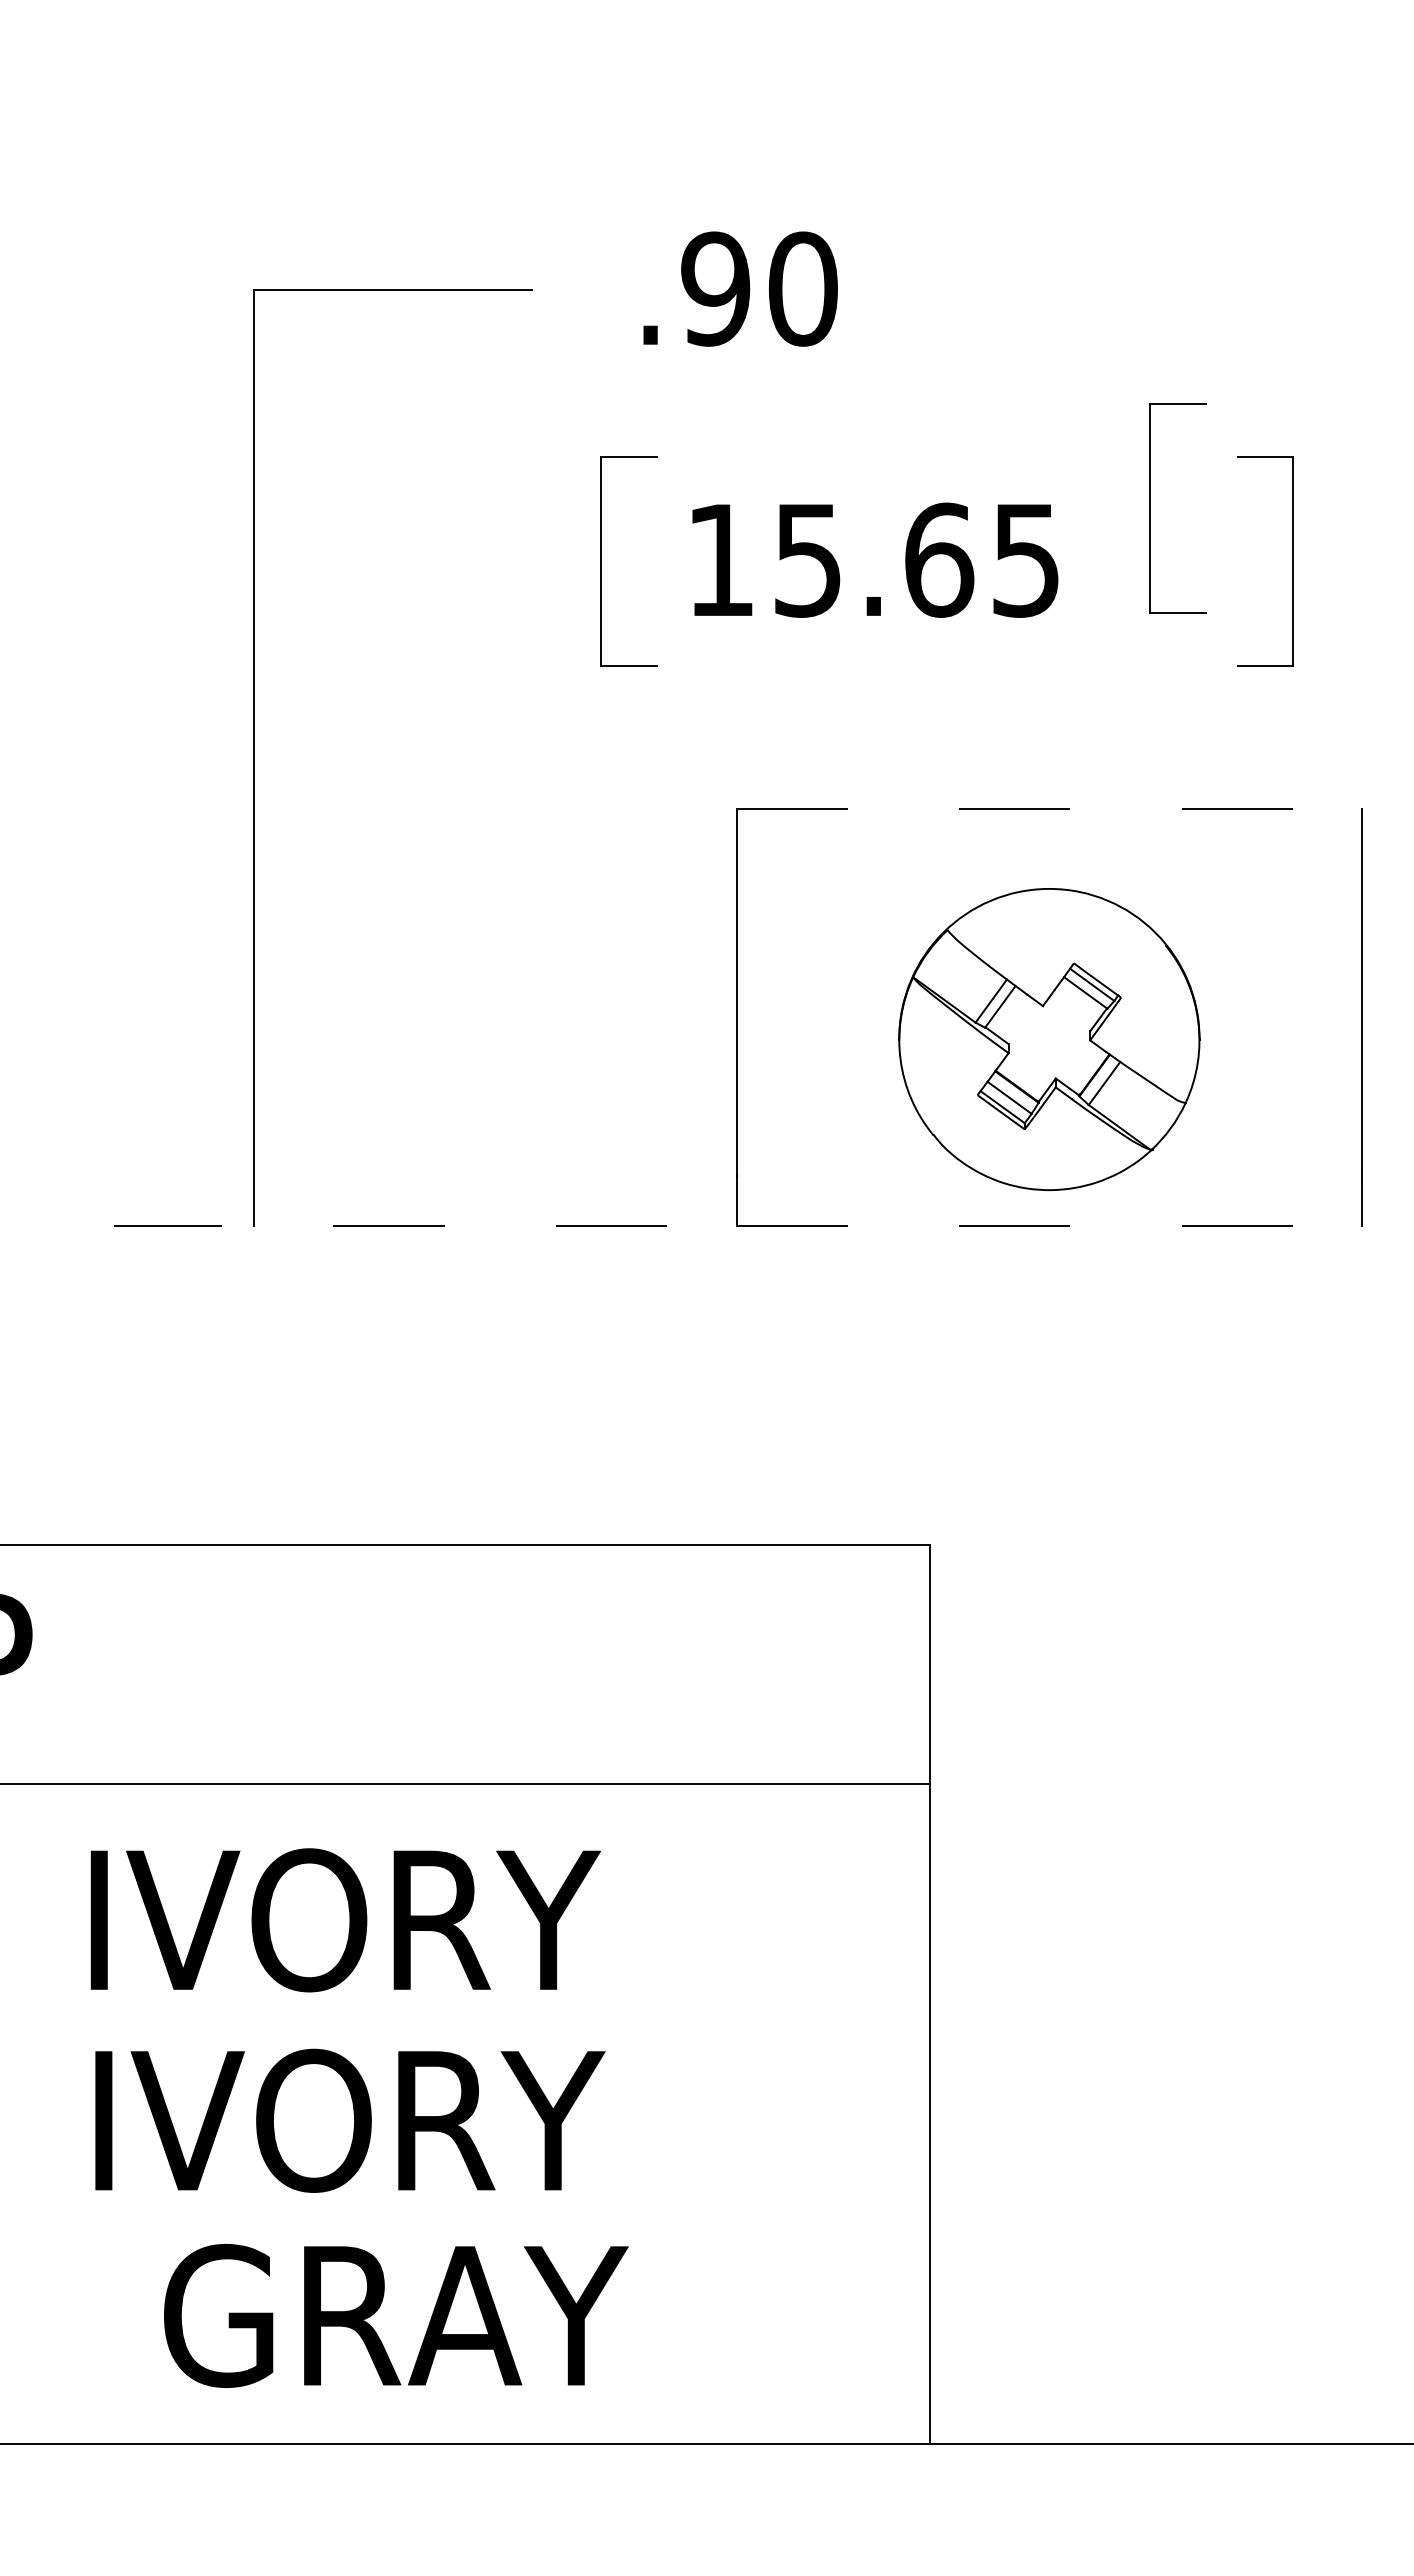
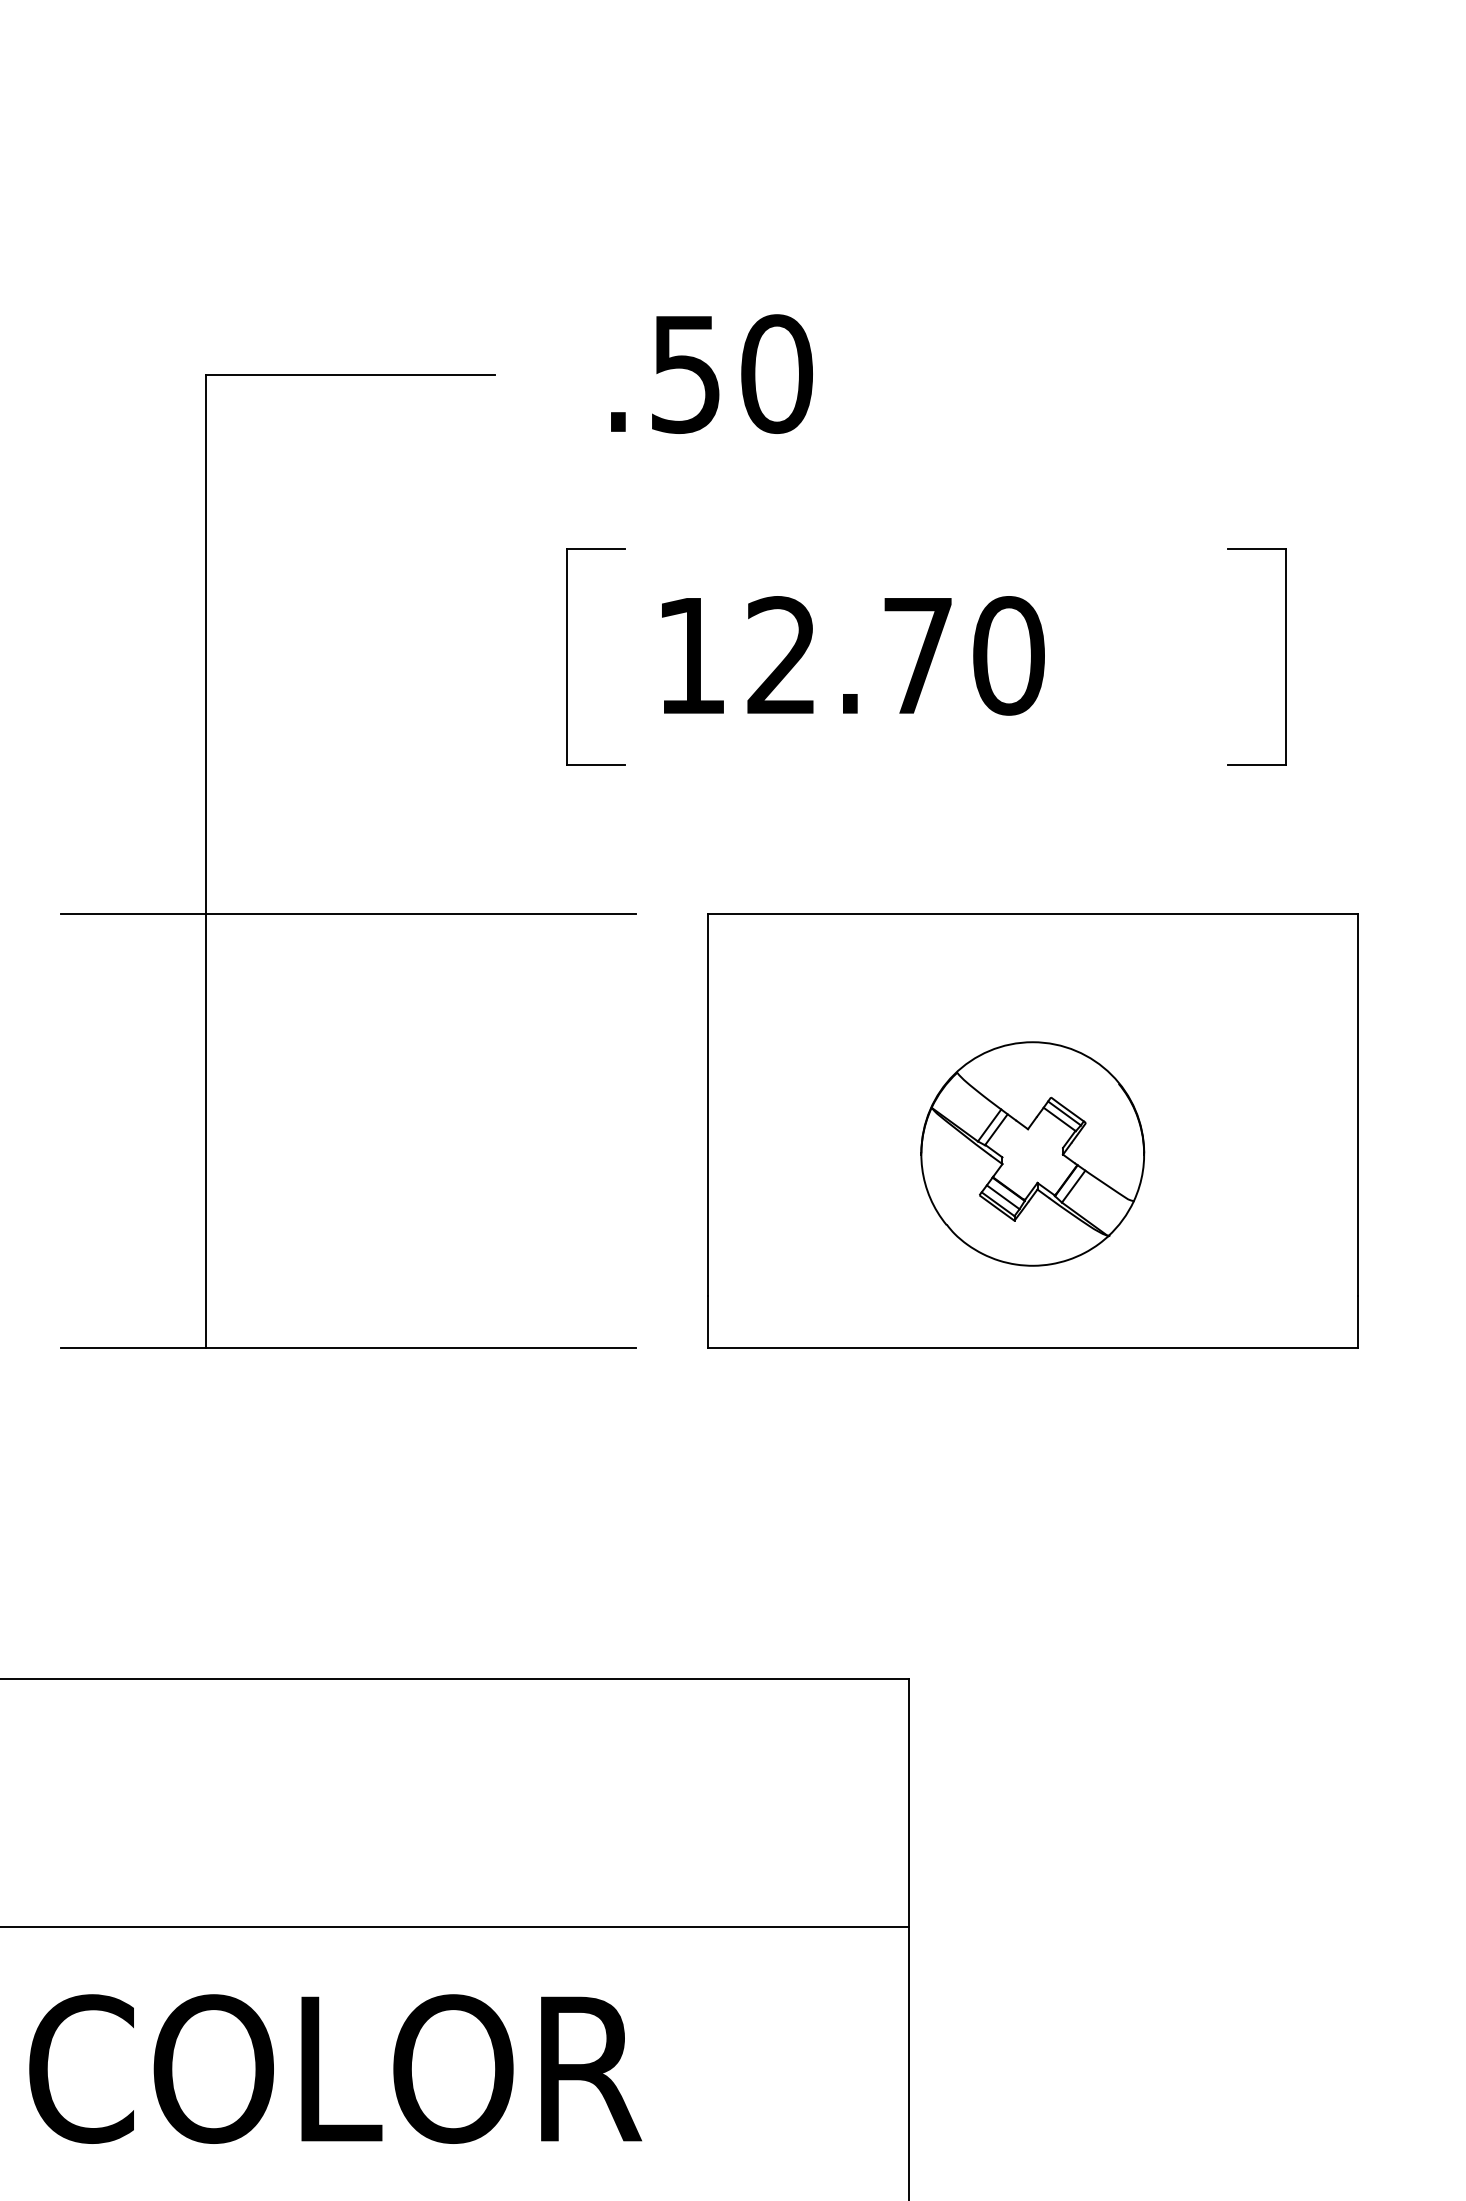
text: (715, 288) -> (685, 373), .90 -> .50
part: (1150, 508) -> (1137, 602), removed
text: (917, 559) -> (895, 655), 15.65 -> 12.70
line: (390, 808) -> (348, 913), added
line: (1049, 808) -> (1032, 913), dashed -> solid
part: (1049, 1039) -> (1032, 1153), size x0.71
line: (390, 1226) -> (348, 1348), dashed -> solid
line: (1049, 1226) -> (1032, 1348), dashed -> solid
text: (378, 1920) -> (335, 2069), IVORY -> COLOR

